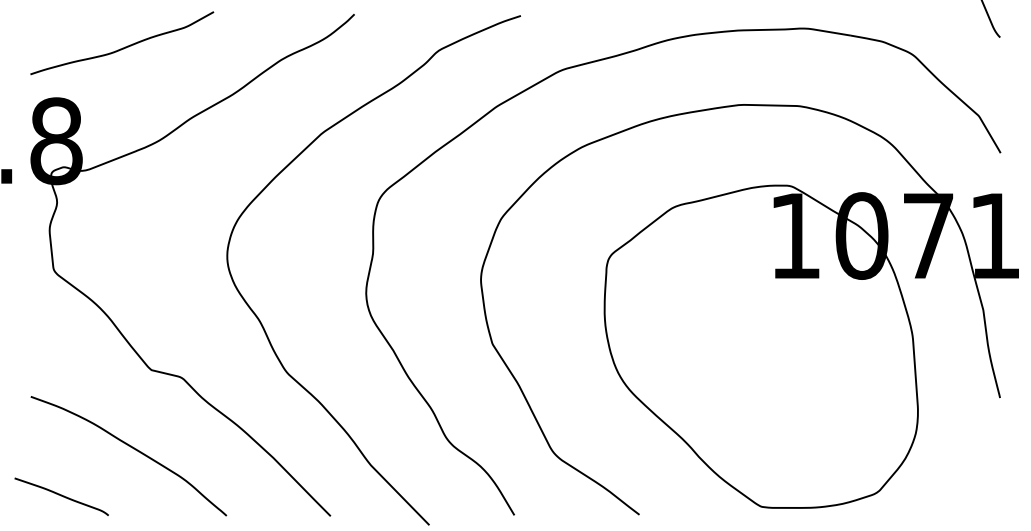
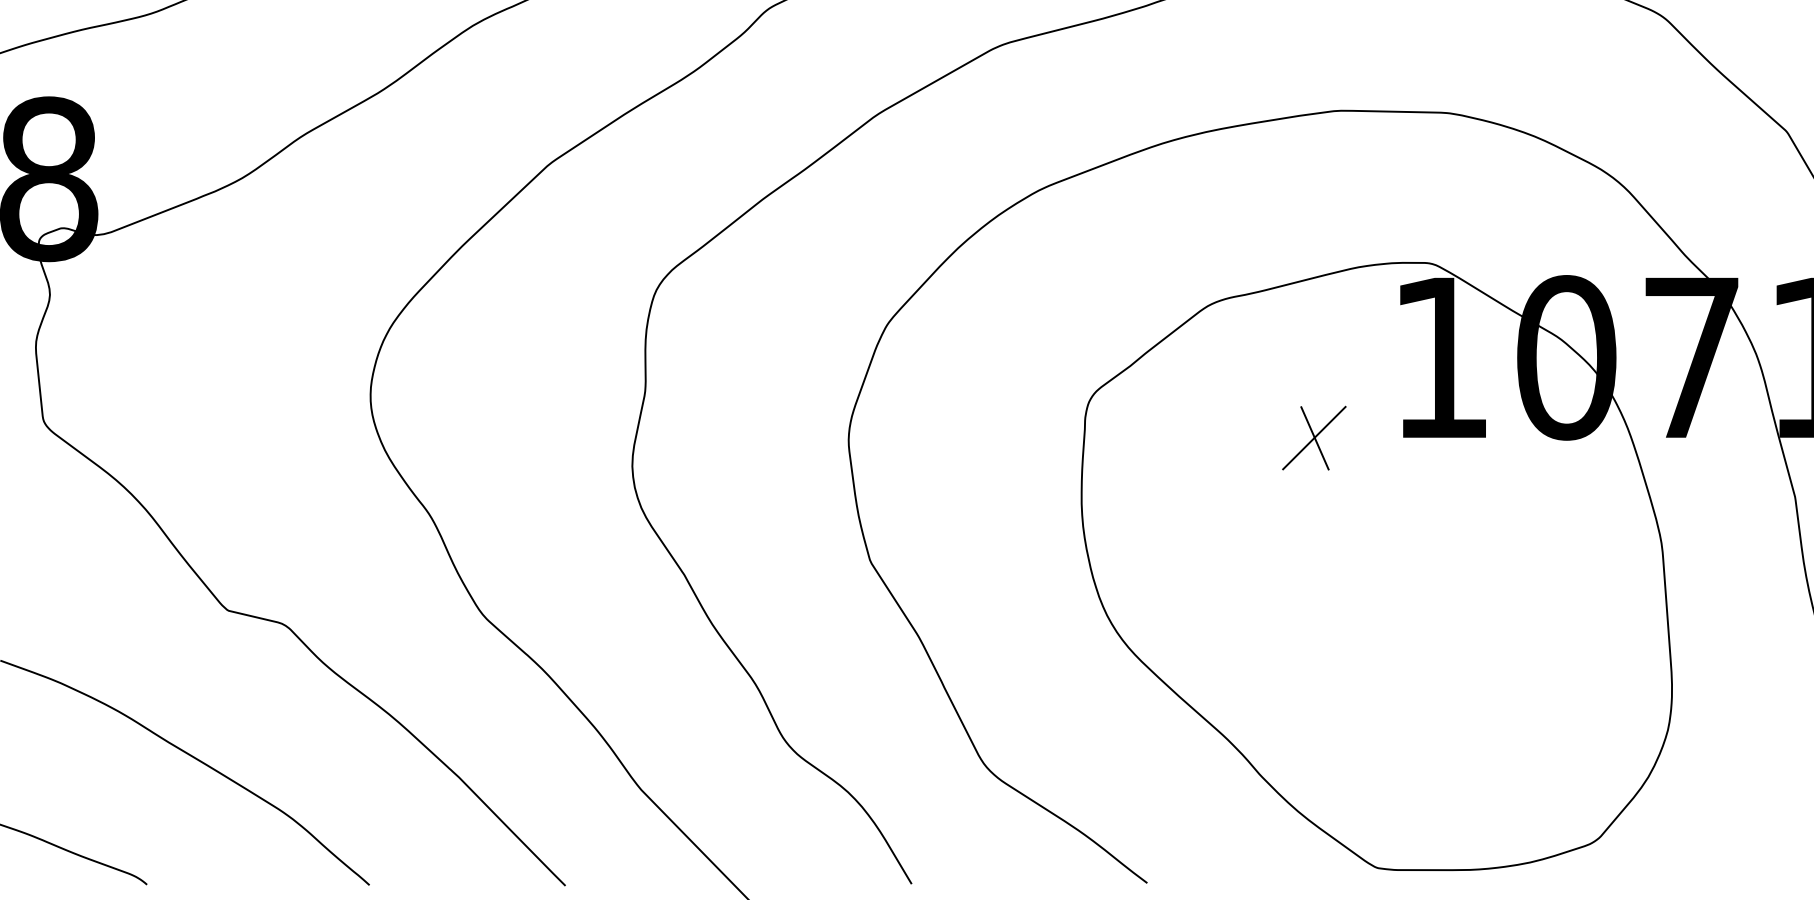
part: (727, 278) -> (1313, 437), added

